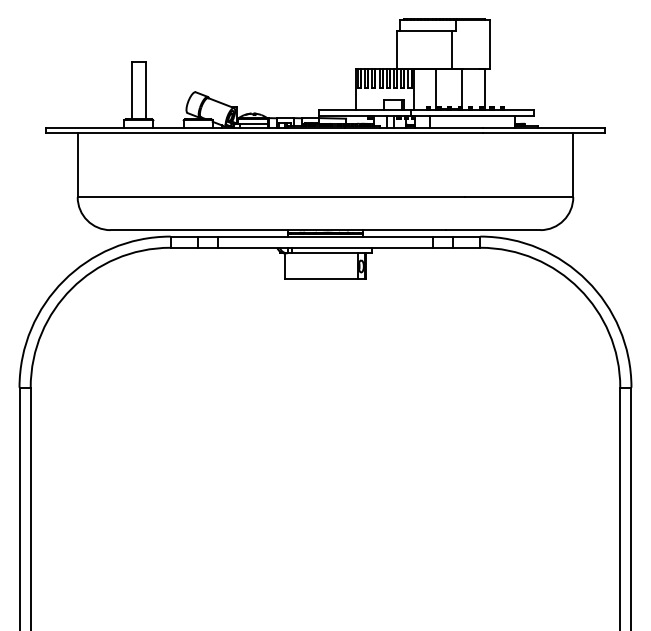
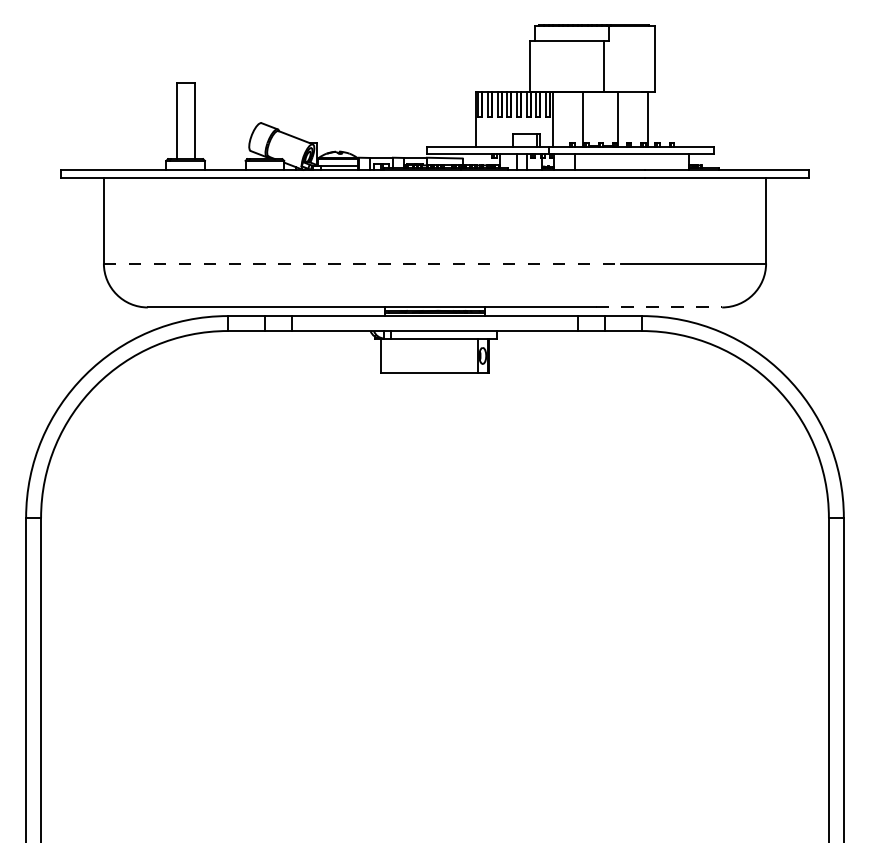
line: (271, 197) -> (362, 263), solid -> dashed
line: (493, 230) -> (659, 307), solid -> dashed

